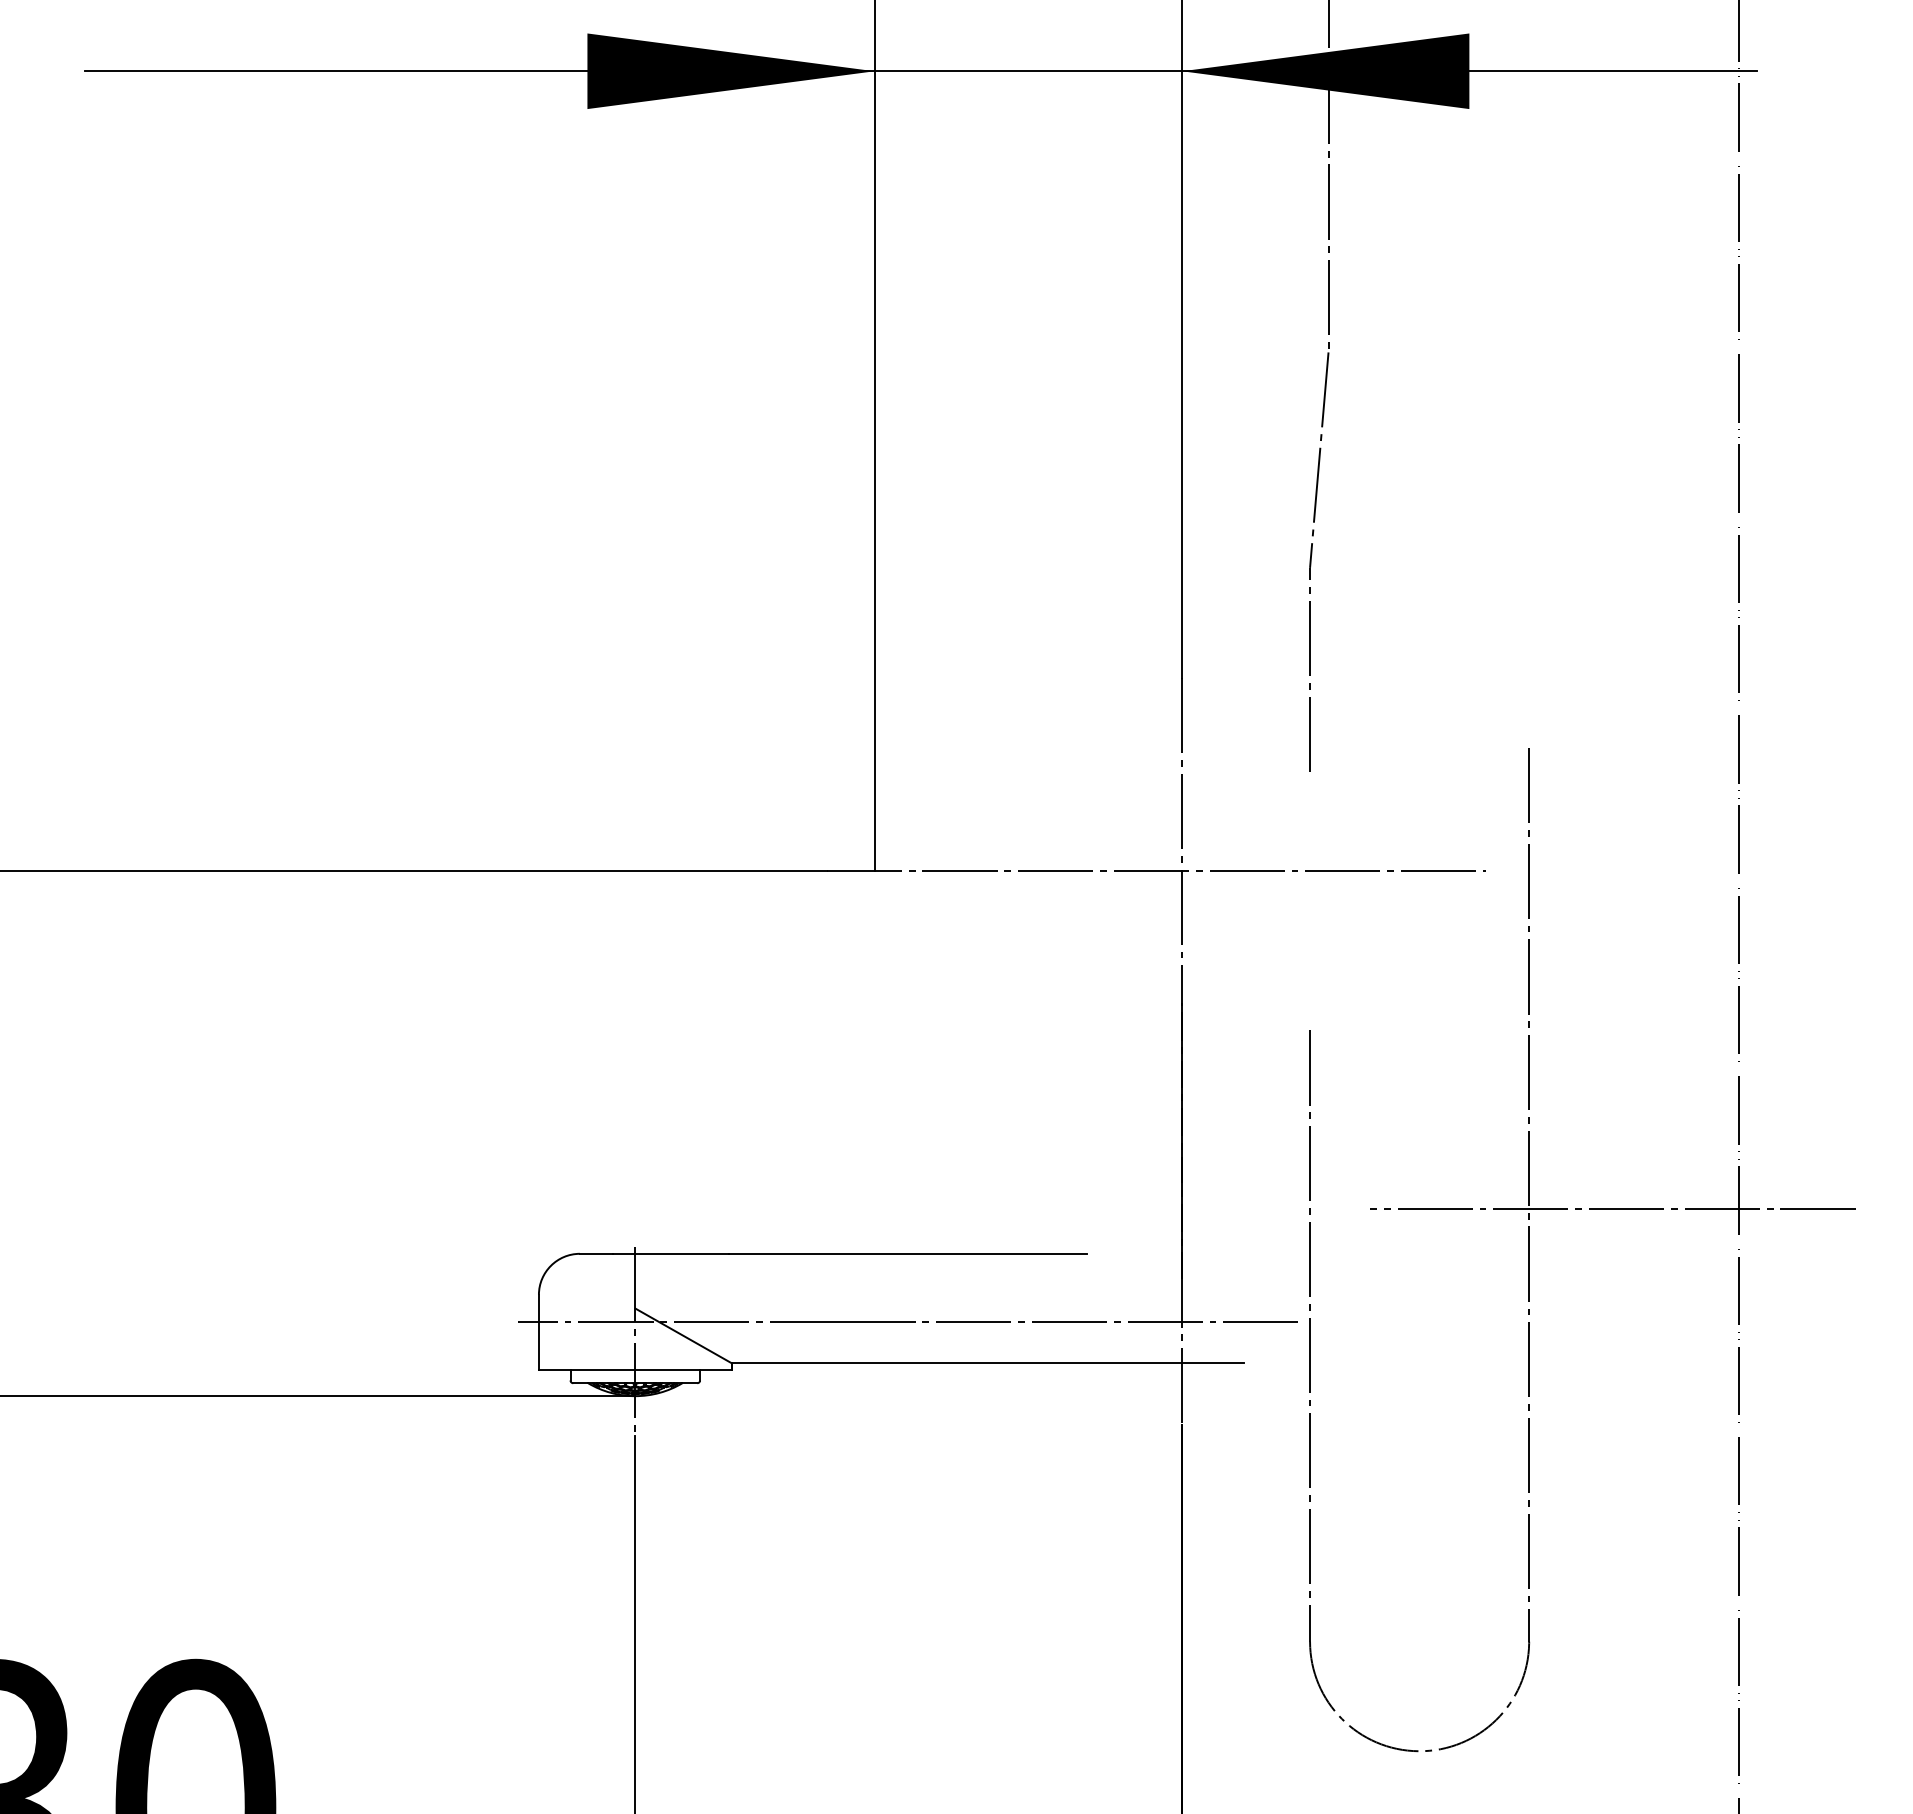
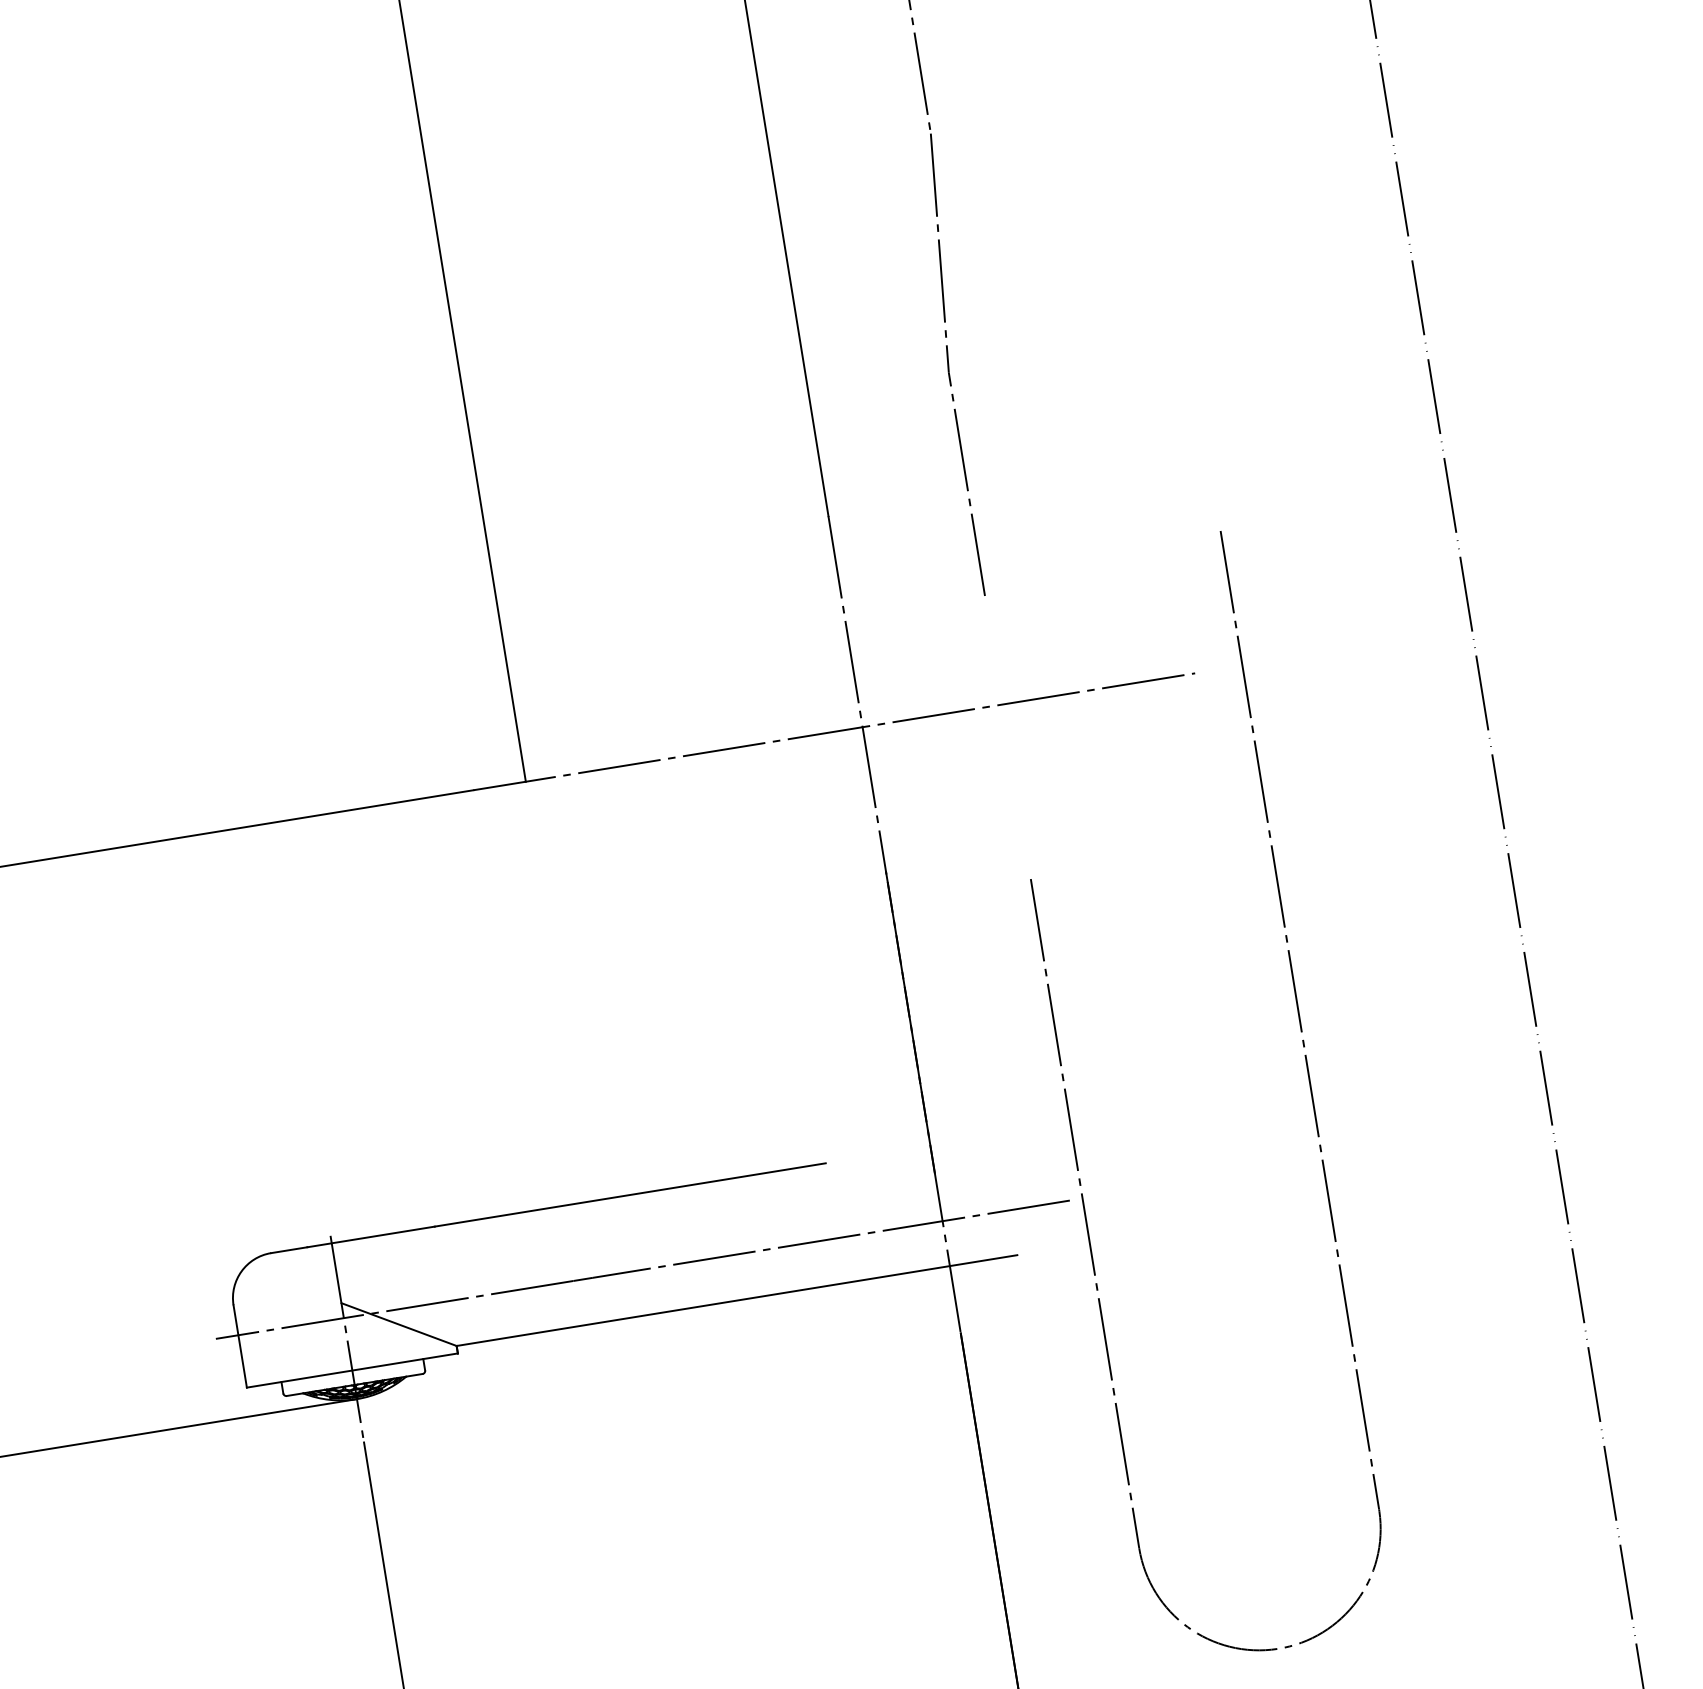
line: (1612, 1209) -> (1393, 1021), removed

